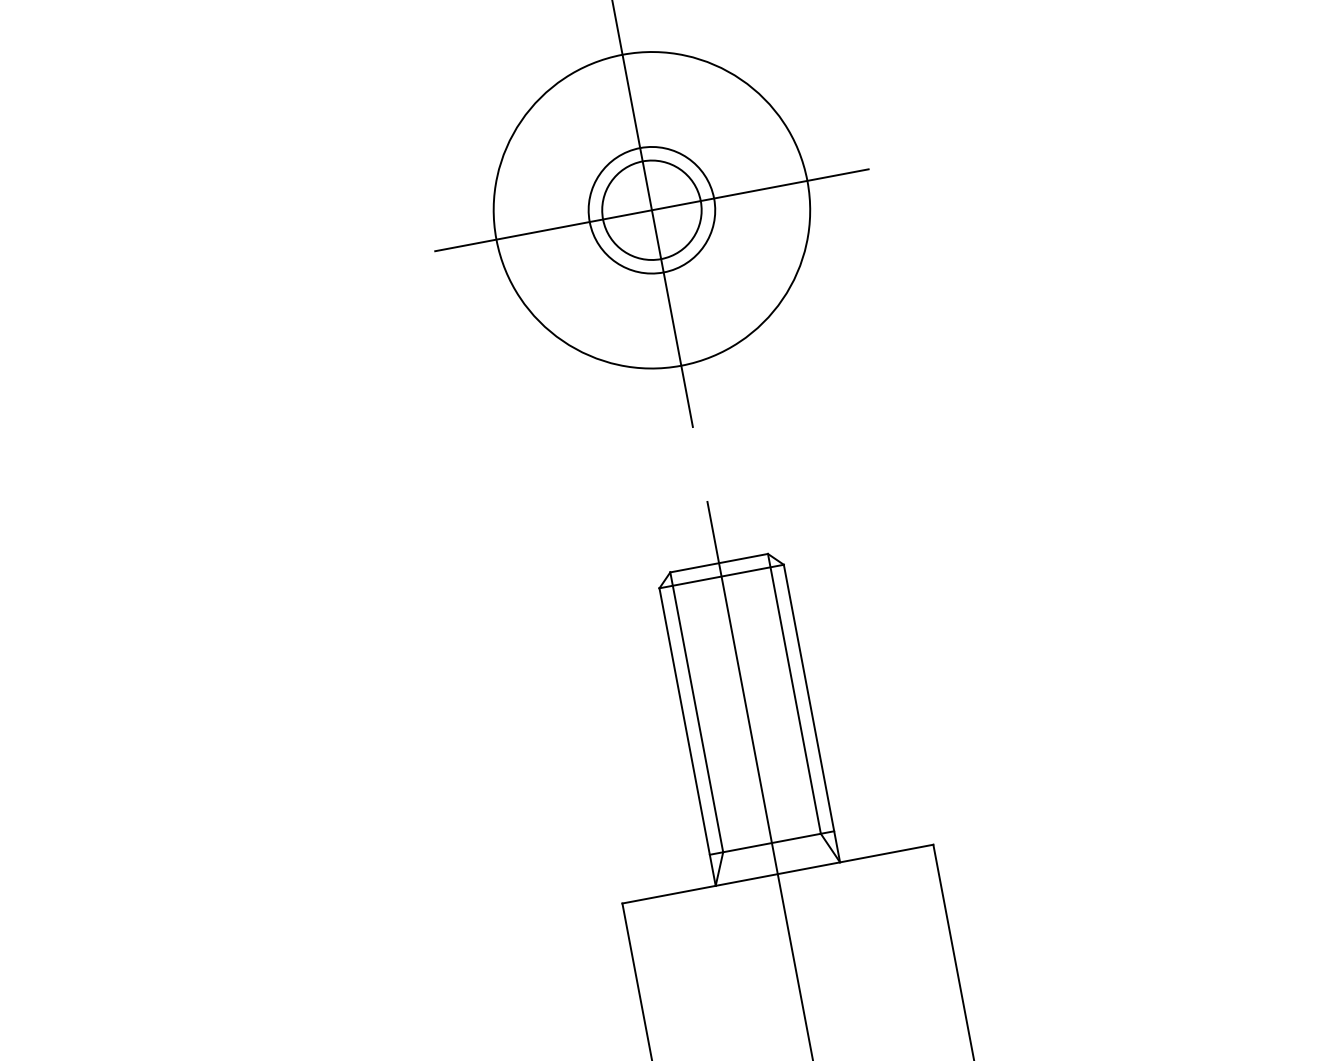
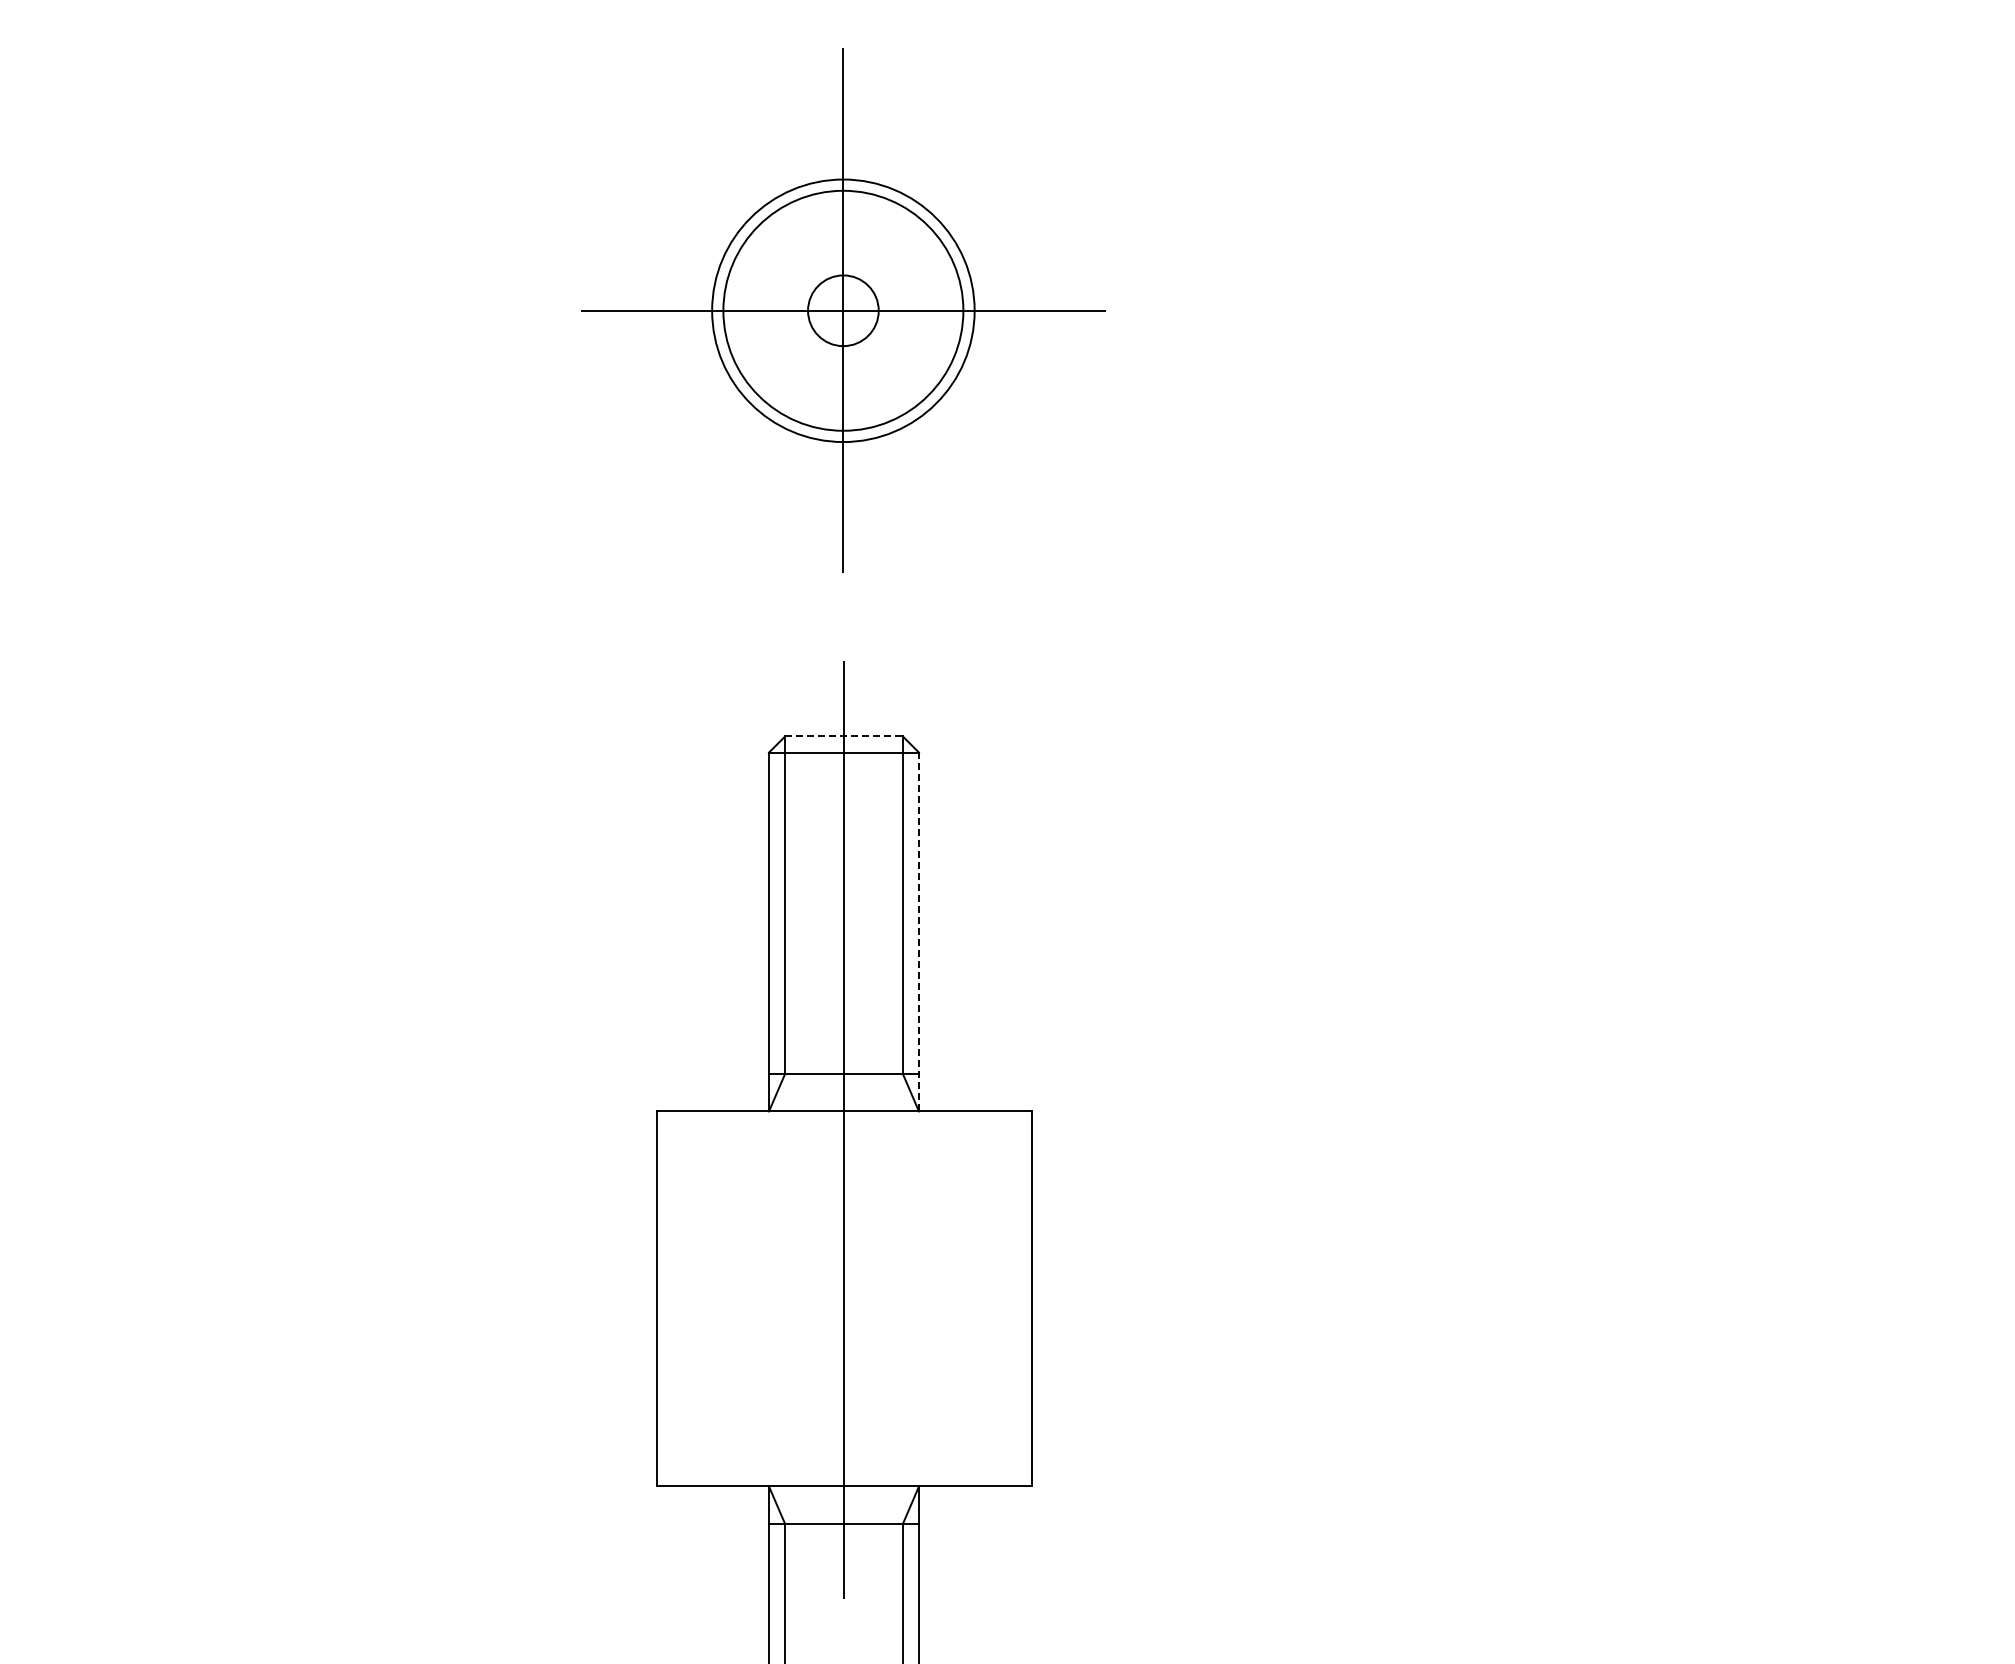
circle: (651, 210) -> (842, 310), size x0.7
circle: (651, 210) -> (843, 310), size x0.6
circle: (651, 210) -> (843, 310), size x1.6
line: (719, 563) -> (844, 736), solid -> dashed
line: (811, 713) -> (918, 931), solid -> dashed

